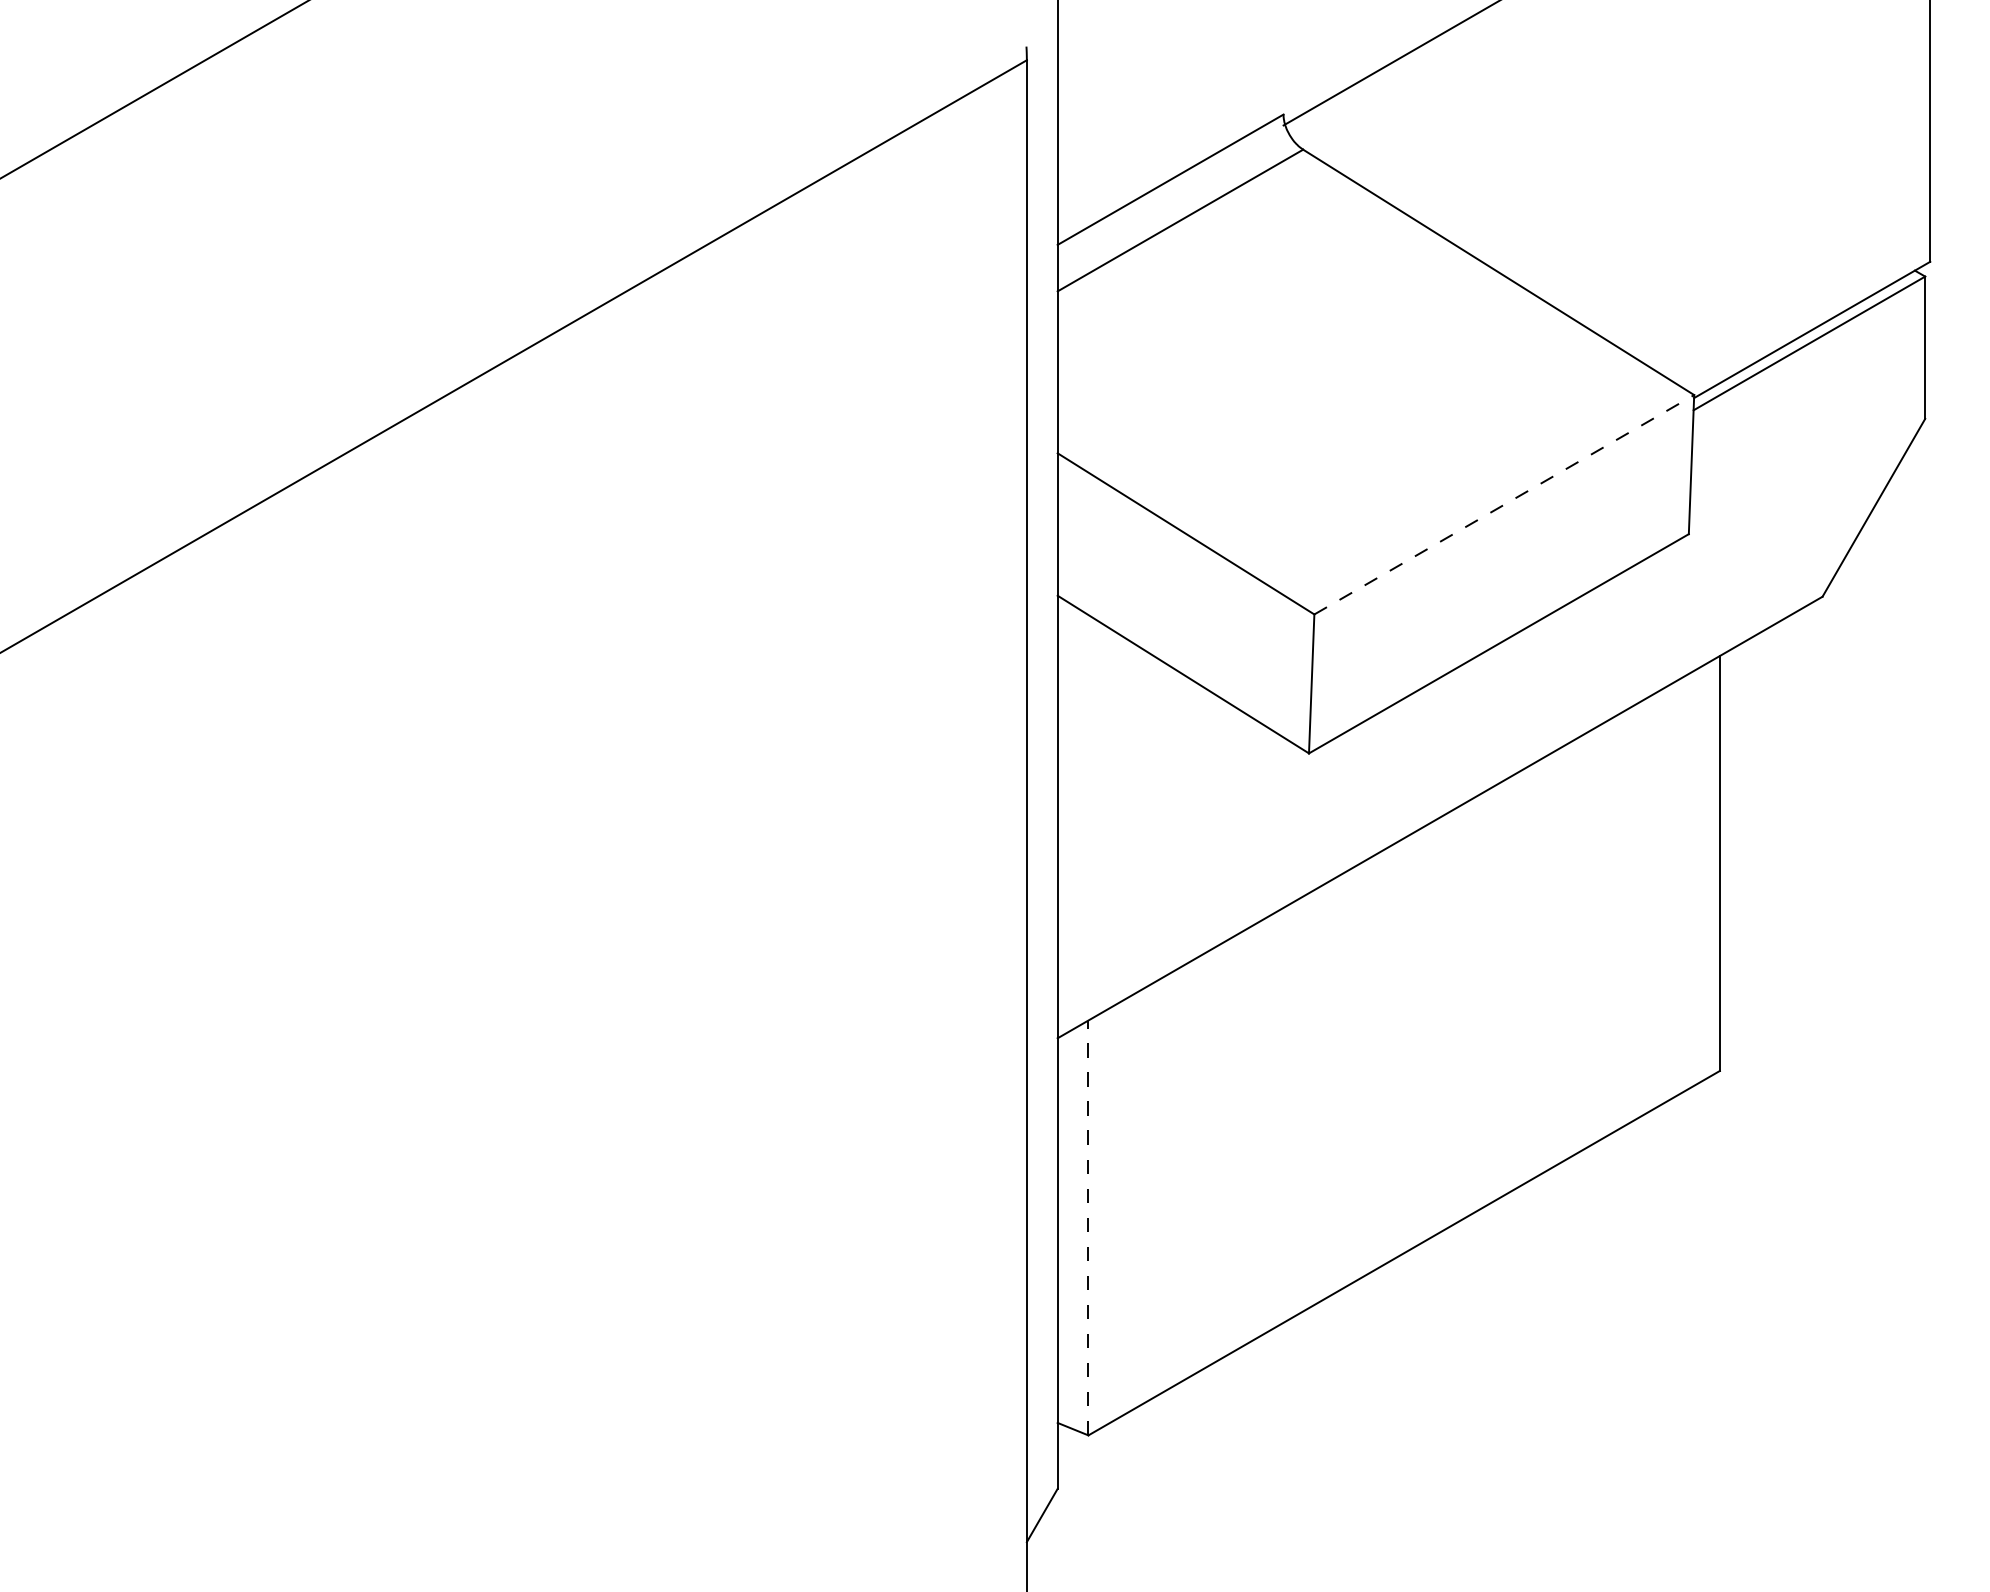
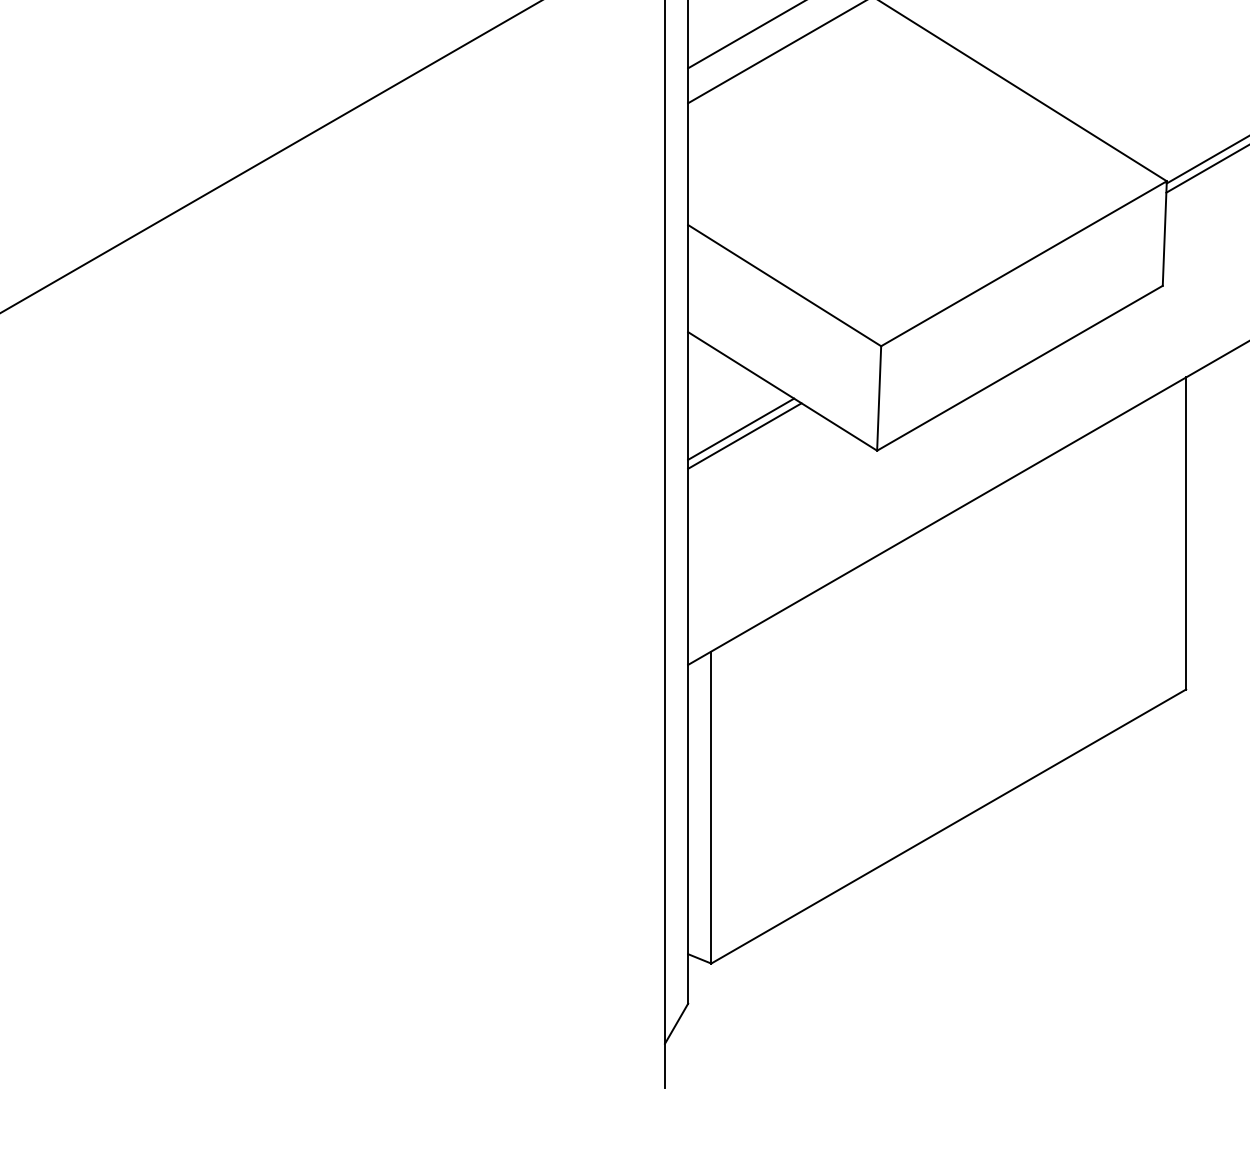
line: (1504, 504) -> (1024, 263), dashed -> solid
line: (1127, 724) -> (740, 428), added
line: (1132, 733) -> (744, 435), added
line: (1088, 1227) -> (711, 807), dashed -> solid

